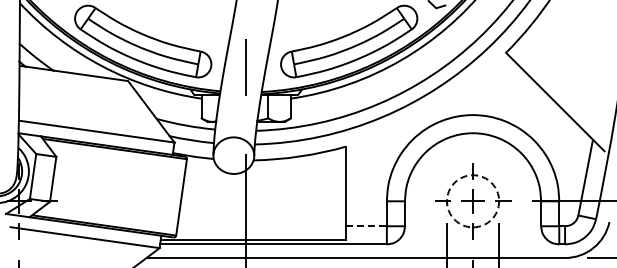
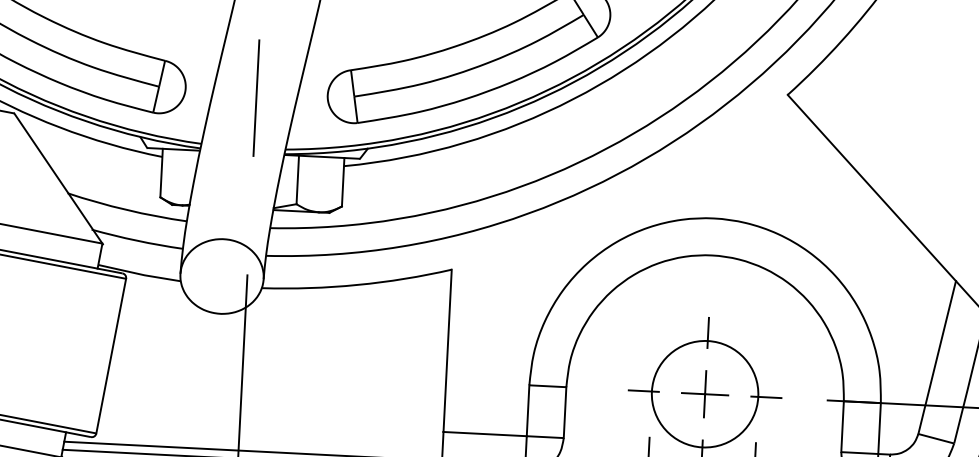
circle: (472, 201) -> (703, 394), dashed -> solid
line: (366, 226) -> (485, 434), dashed -> solid

